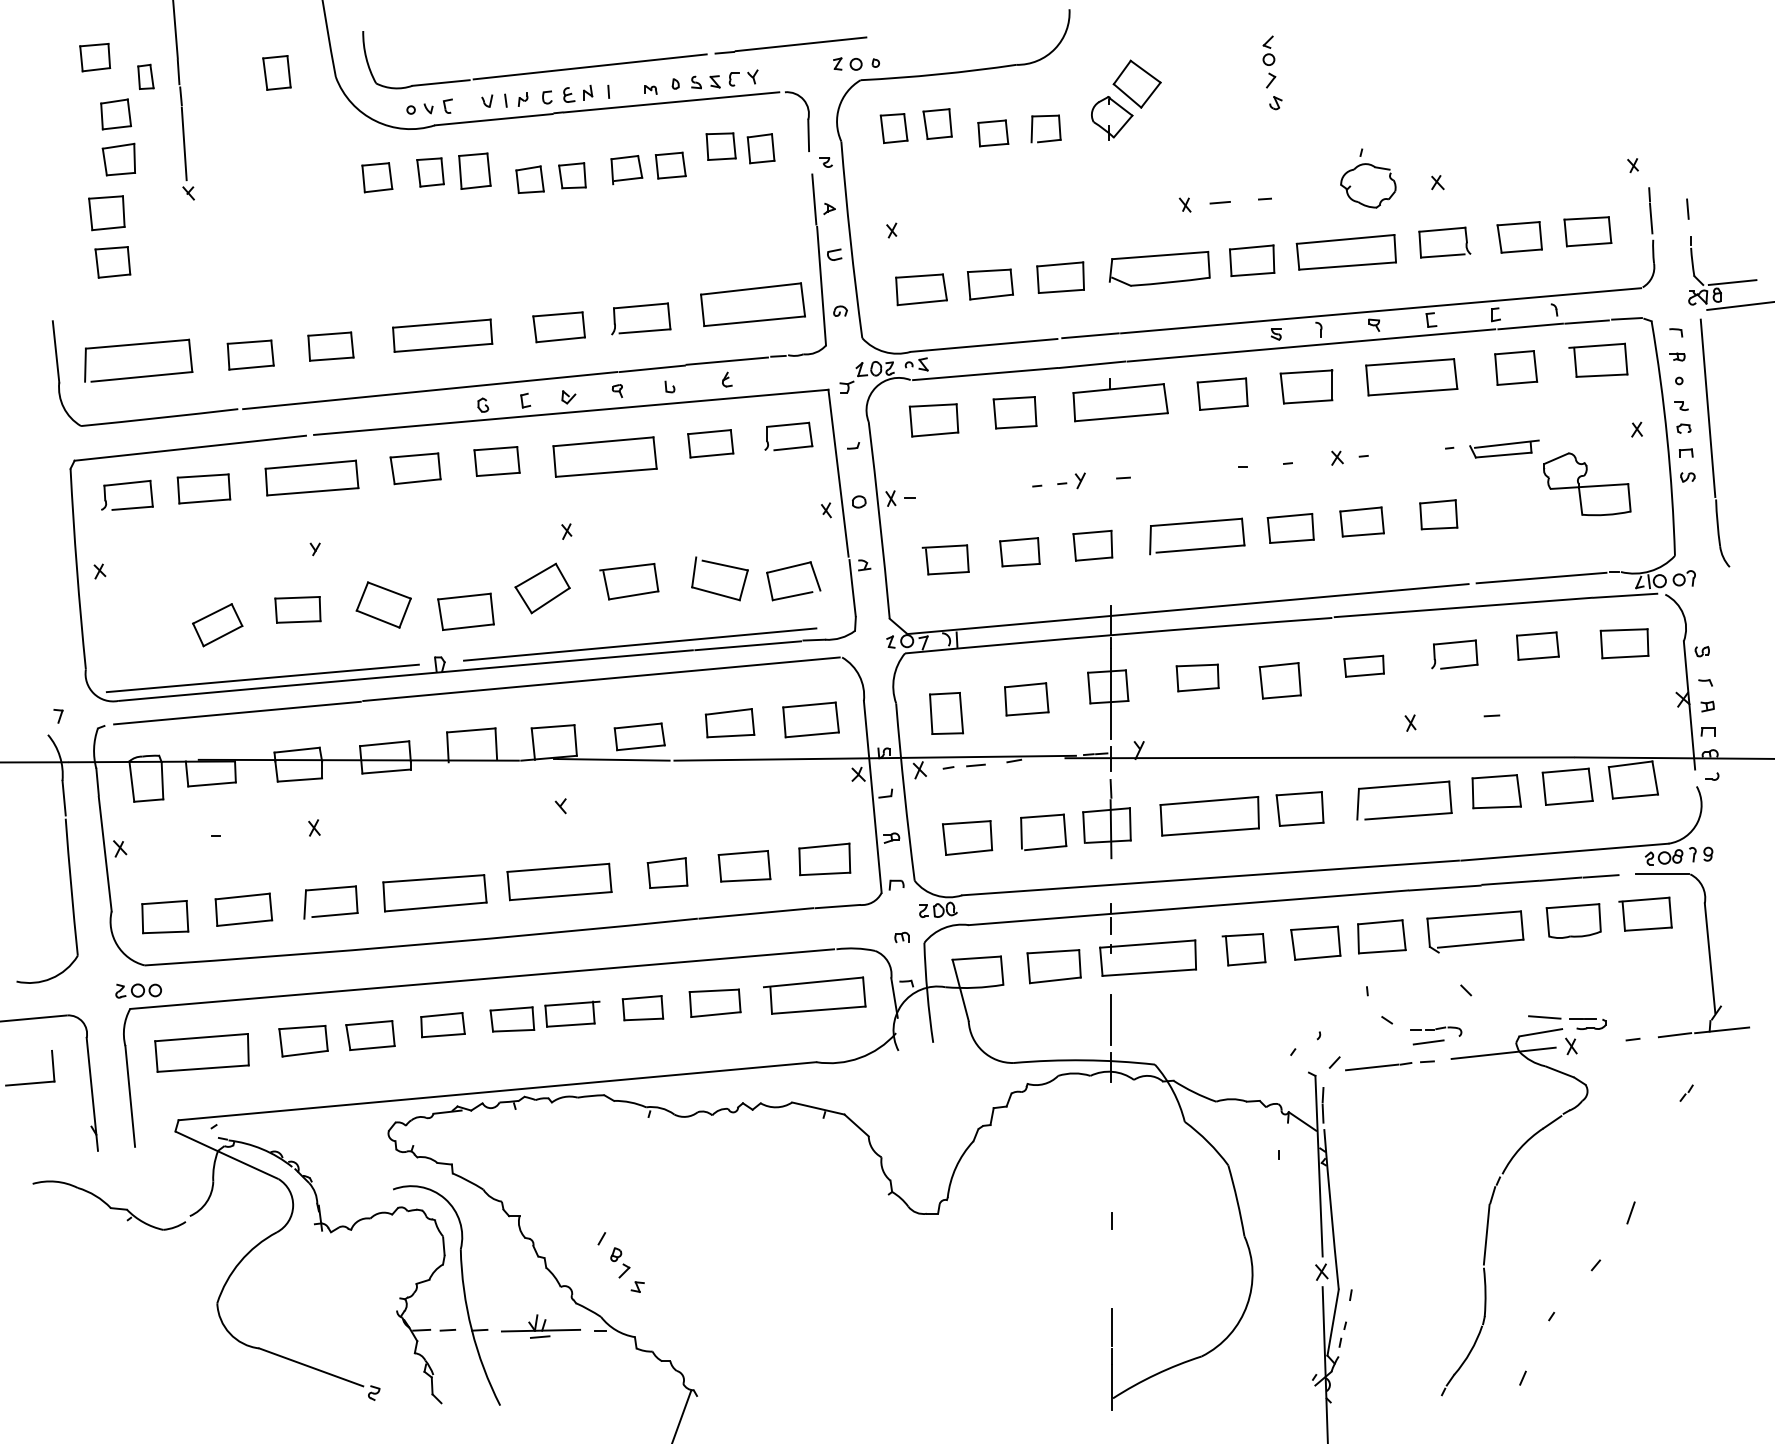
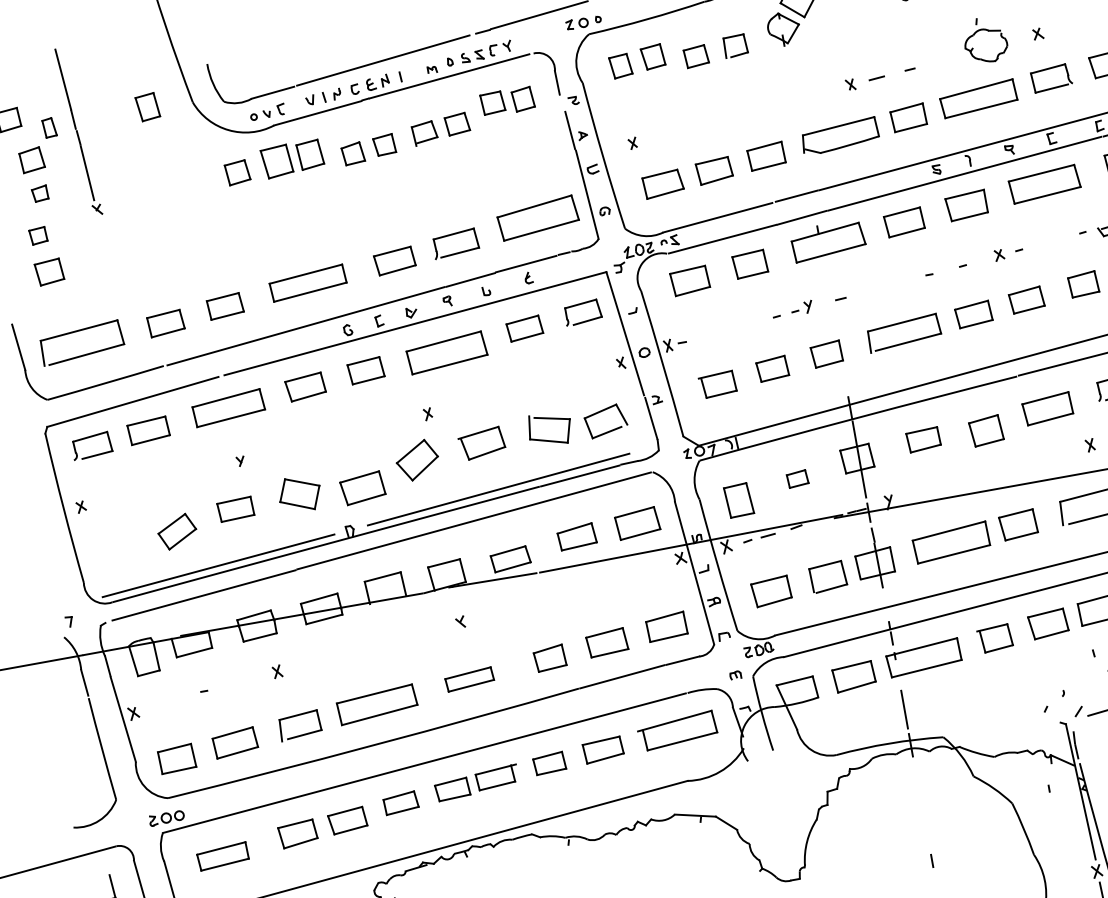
part: (118, 159) -> (39, 193), size x0.6
part: (430, 172) -> (277, 161), size x1.4
part: (106, 213) -> (38, 236), size x0.6
part: (1363, 665) -> (1047, 408), size x1.6
part: (1026, 699) -> (797, 479), size x0.6
part: (559, 881) -> (469, 679), size x0.6
part: (201, 1052) -> (222, 856), size x0.7

